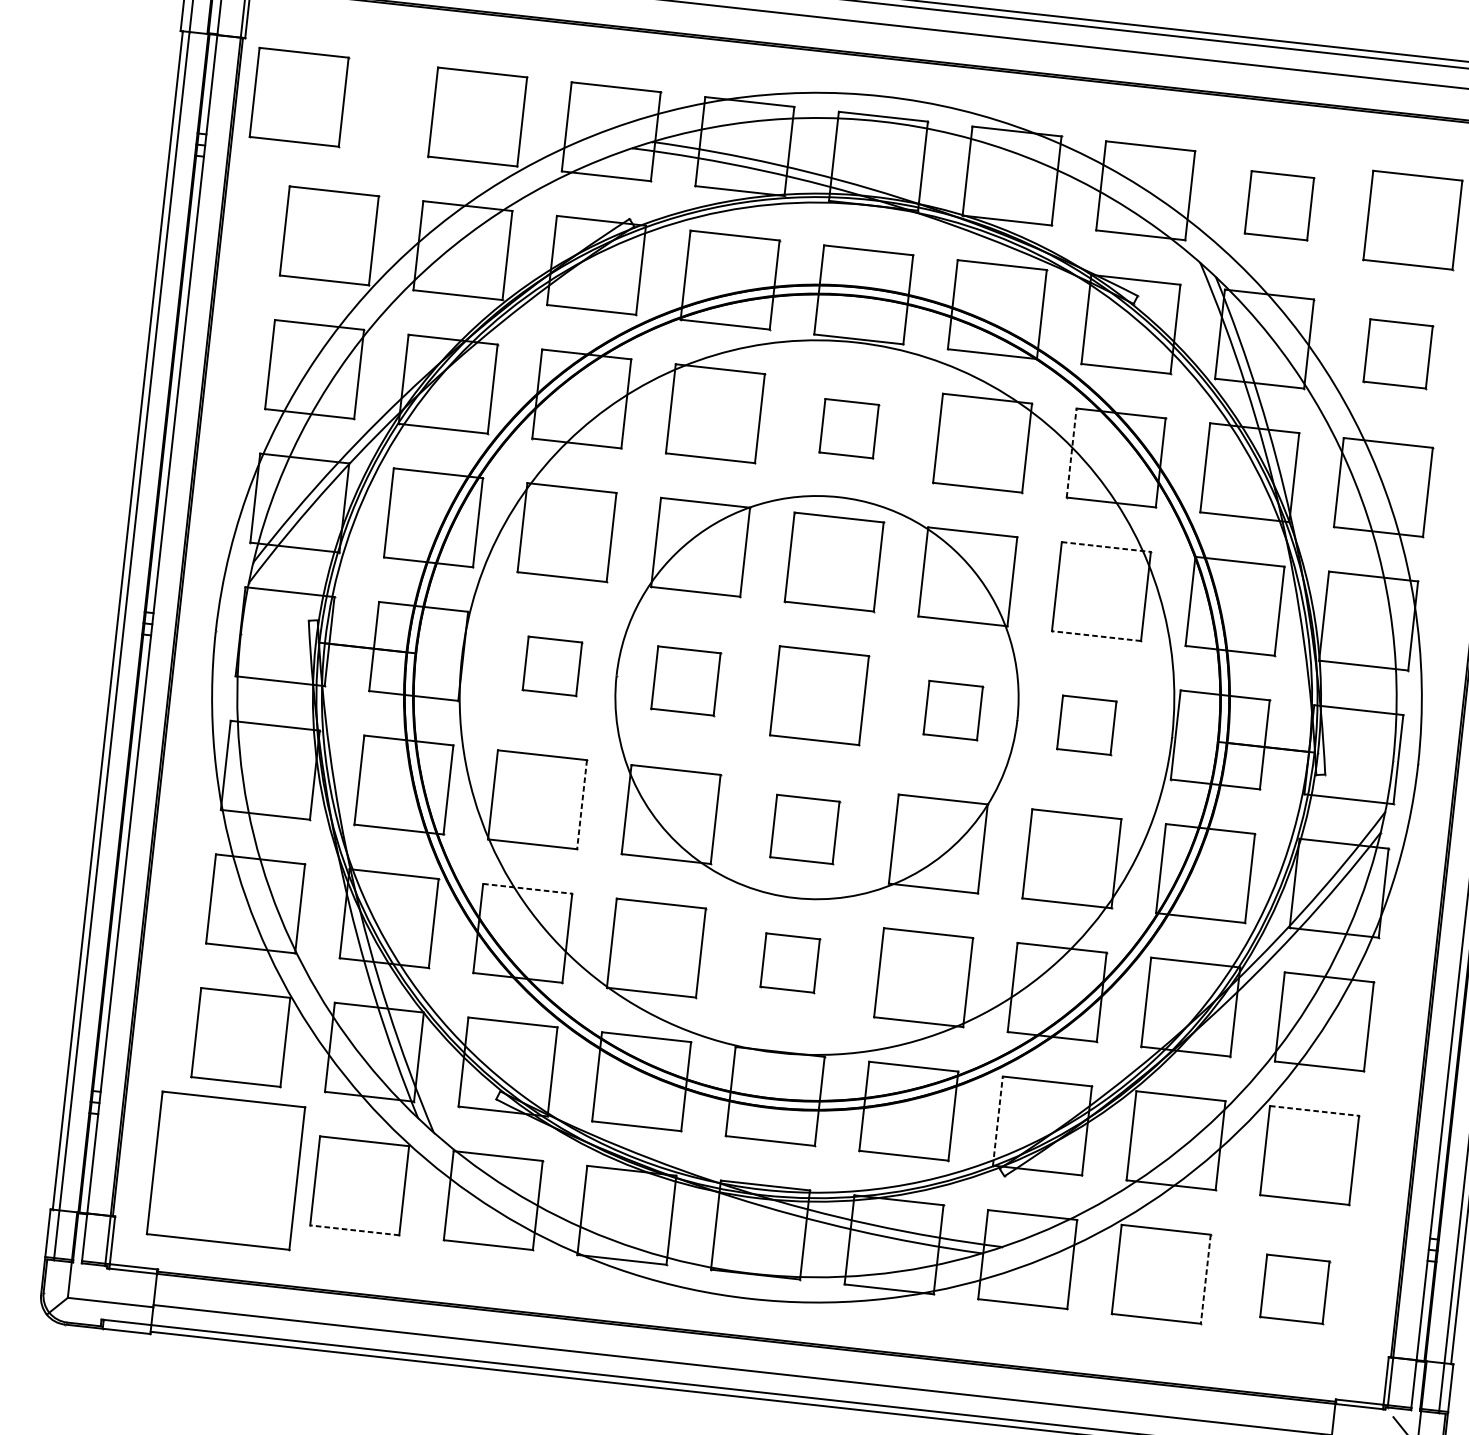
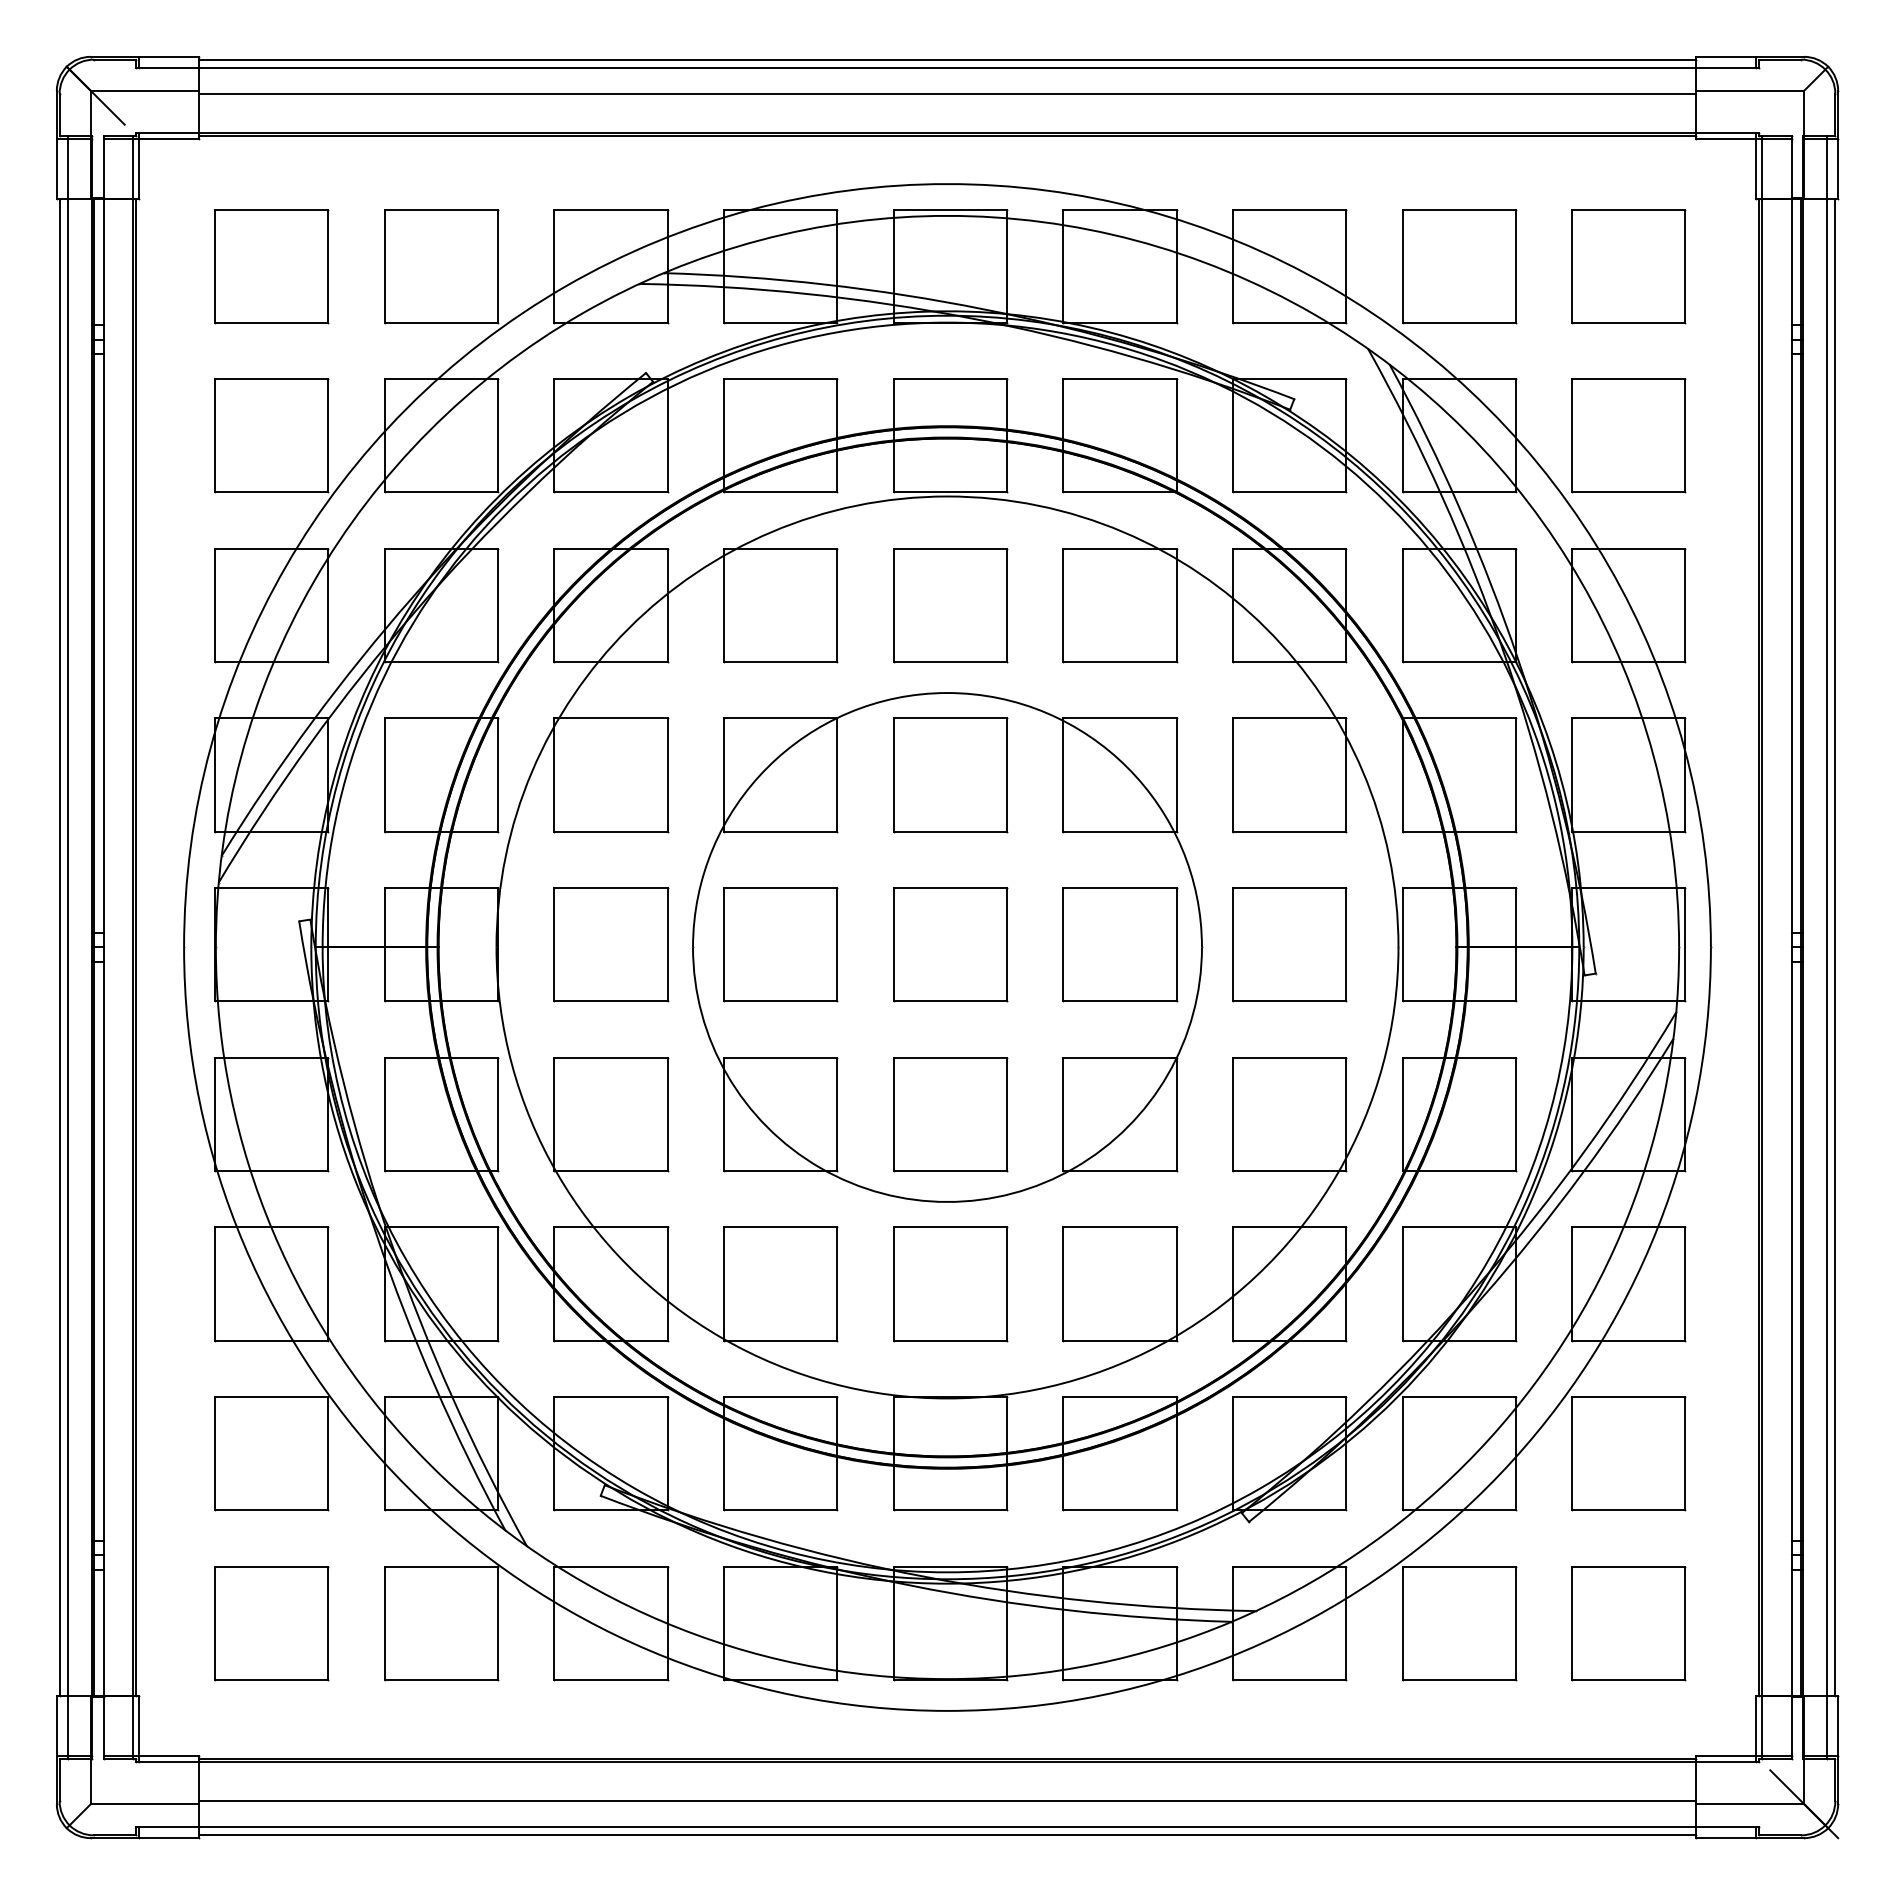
part: (298, 97) -> (271, 266), moved
part: (1279, 205) -> (1459, 266), size x1.43
part: (1397, 353) -> (1628, 435), size x1.43
part: (849, 428) -> (950, 605), size x1.67
line: (1071, 453) -> (1233, 605), dashed -> solid
line: (1106, 547) -> (1289, 718), dashed -> solid
line: (1096, 636) -> (1289, 831), dashed -> solid
part: (552, 666) -> (611, 944), size x1.67
part: (685, 680) -> (780, 944), size x1.43
part: (953, 710) -> (1120, 944), size x1.67
part: (1086, 725) -> (1289, 944), size x1.67
line: (581, 804) -> (667, 1114), dashed -> solid
part: (804, 829) -> (950, 1114), size x1.43
line: (528, 888) -> (611, 1227), dashed -> solid
part: (790, 963) -> (950, 1284), size x1.67
line: (1314, 1111) -> (1628, 1397), dashed -> solid
line: (998, 1121) -> (1233, 1453), dashed -> solid
part: (225, 1171) -> (271, 1623), size x0.62
line: (354, 1230) -> (441, 1679), dashed -> solid
line: (1205, 1279) -> (1515, 1623), dashed -> solid
part: (1294, 1289) -> (1628, 1623), size x1.43

